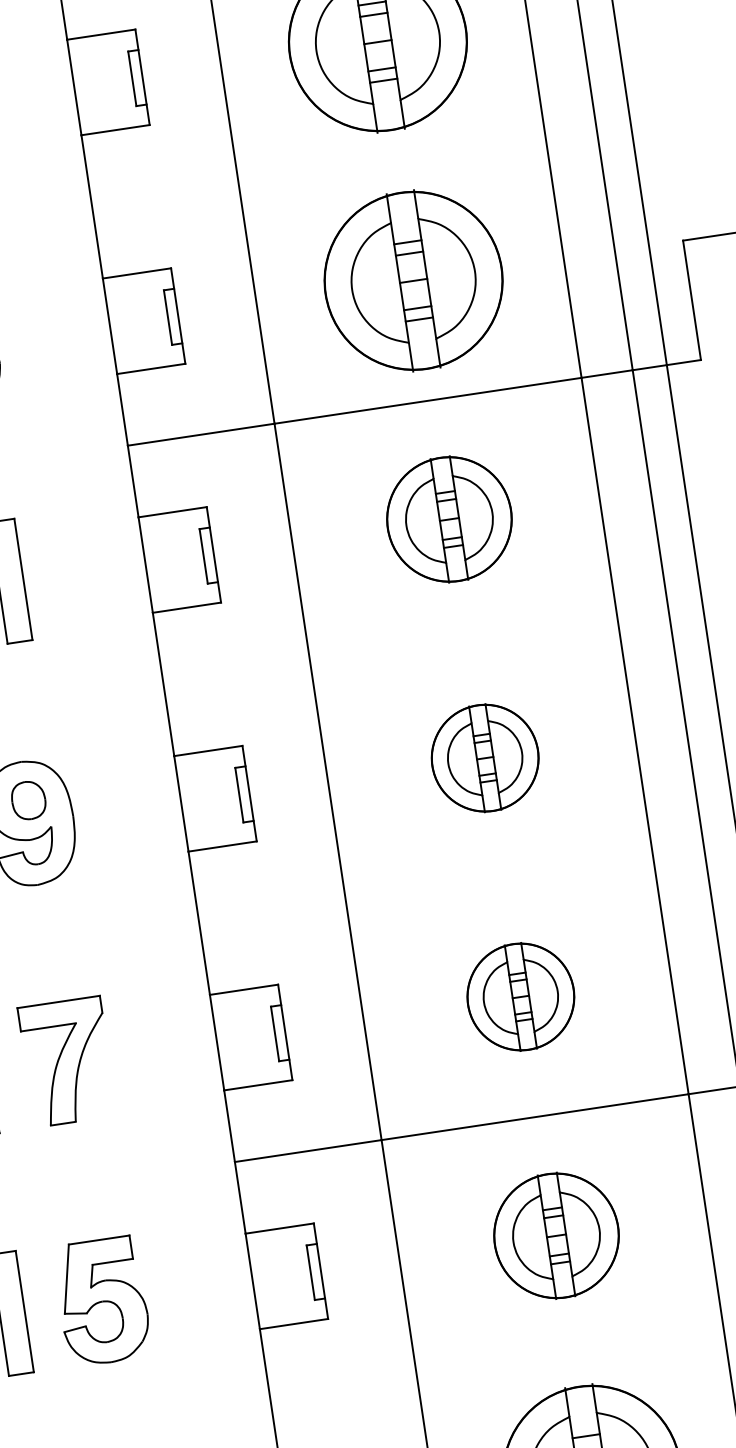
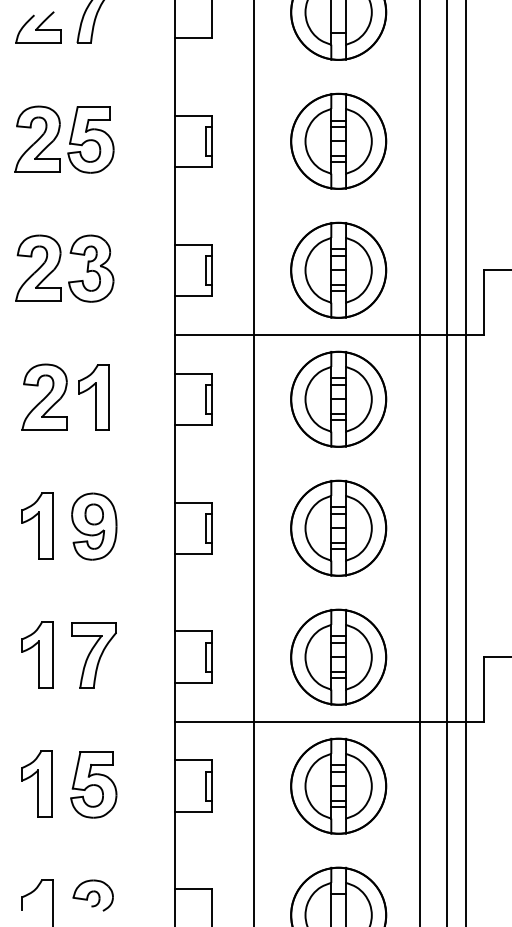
part: (448, 518) -> (338, 398), size x1.43
part: (484, 757) -> (338, 527), size x1.67
part: (520, 995) -> (338, 656), size x1.67
part: (555, 1234) -> (338, 785), size x1.43

